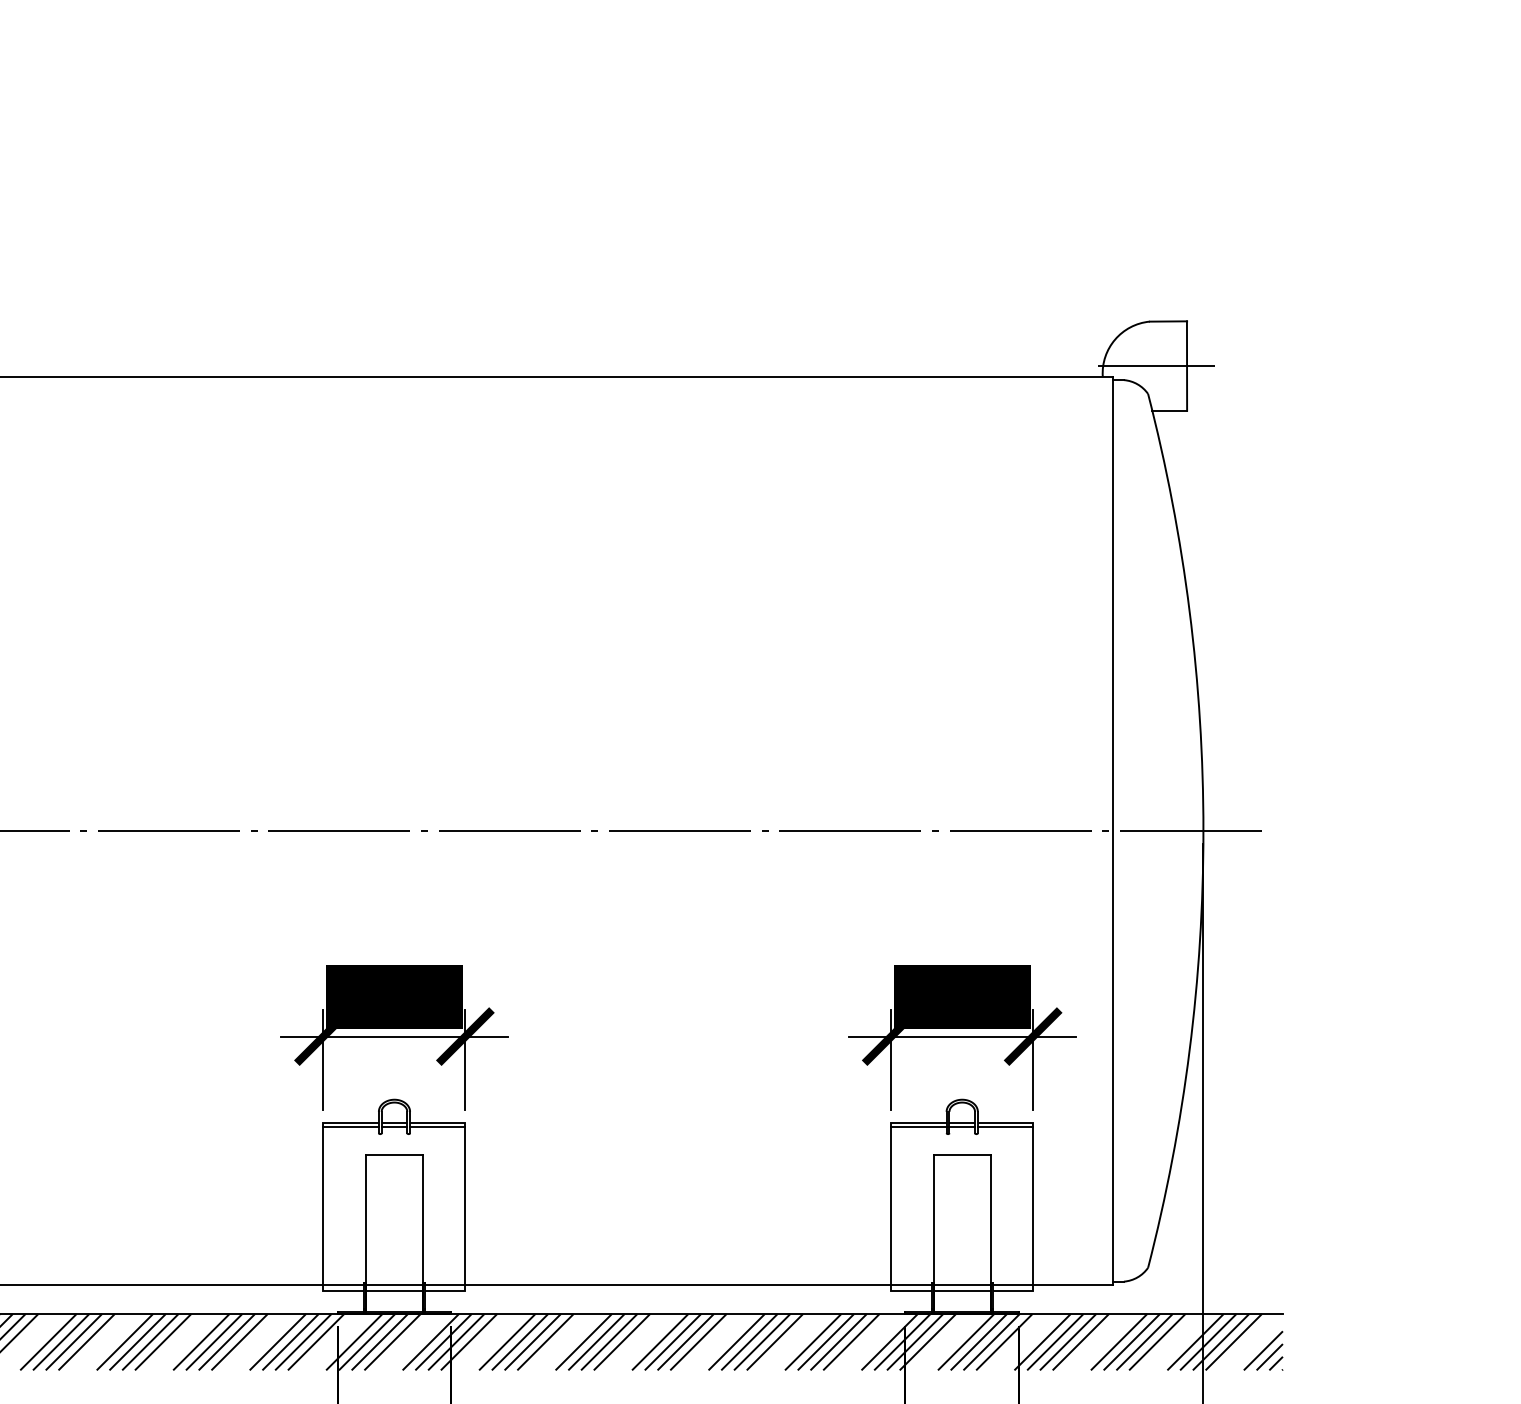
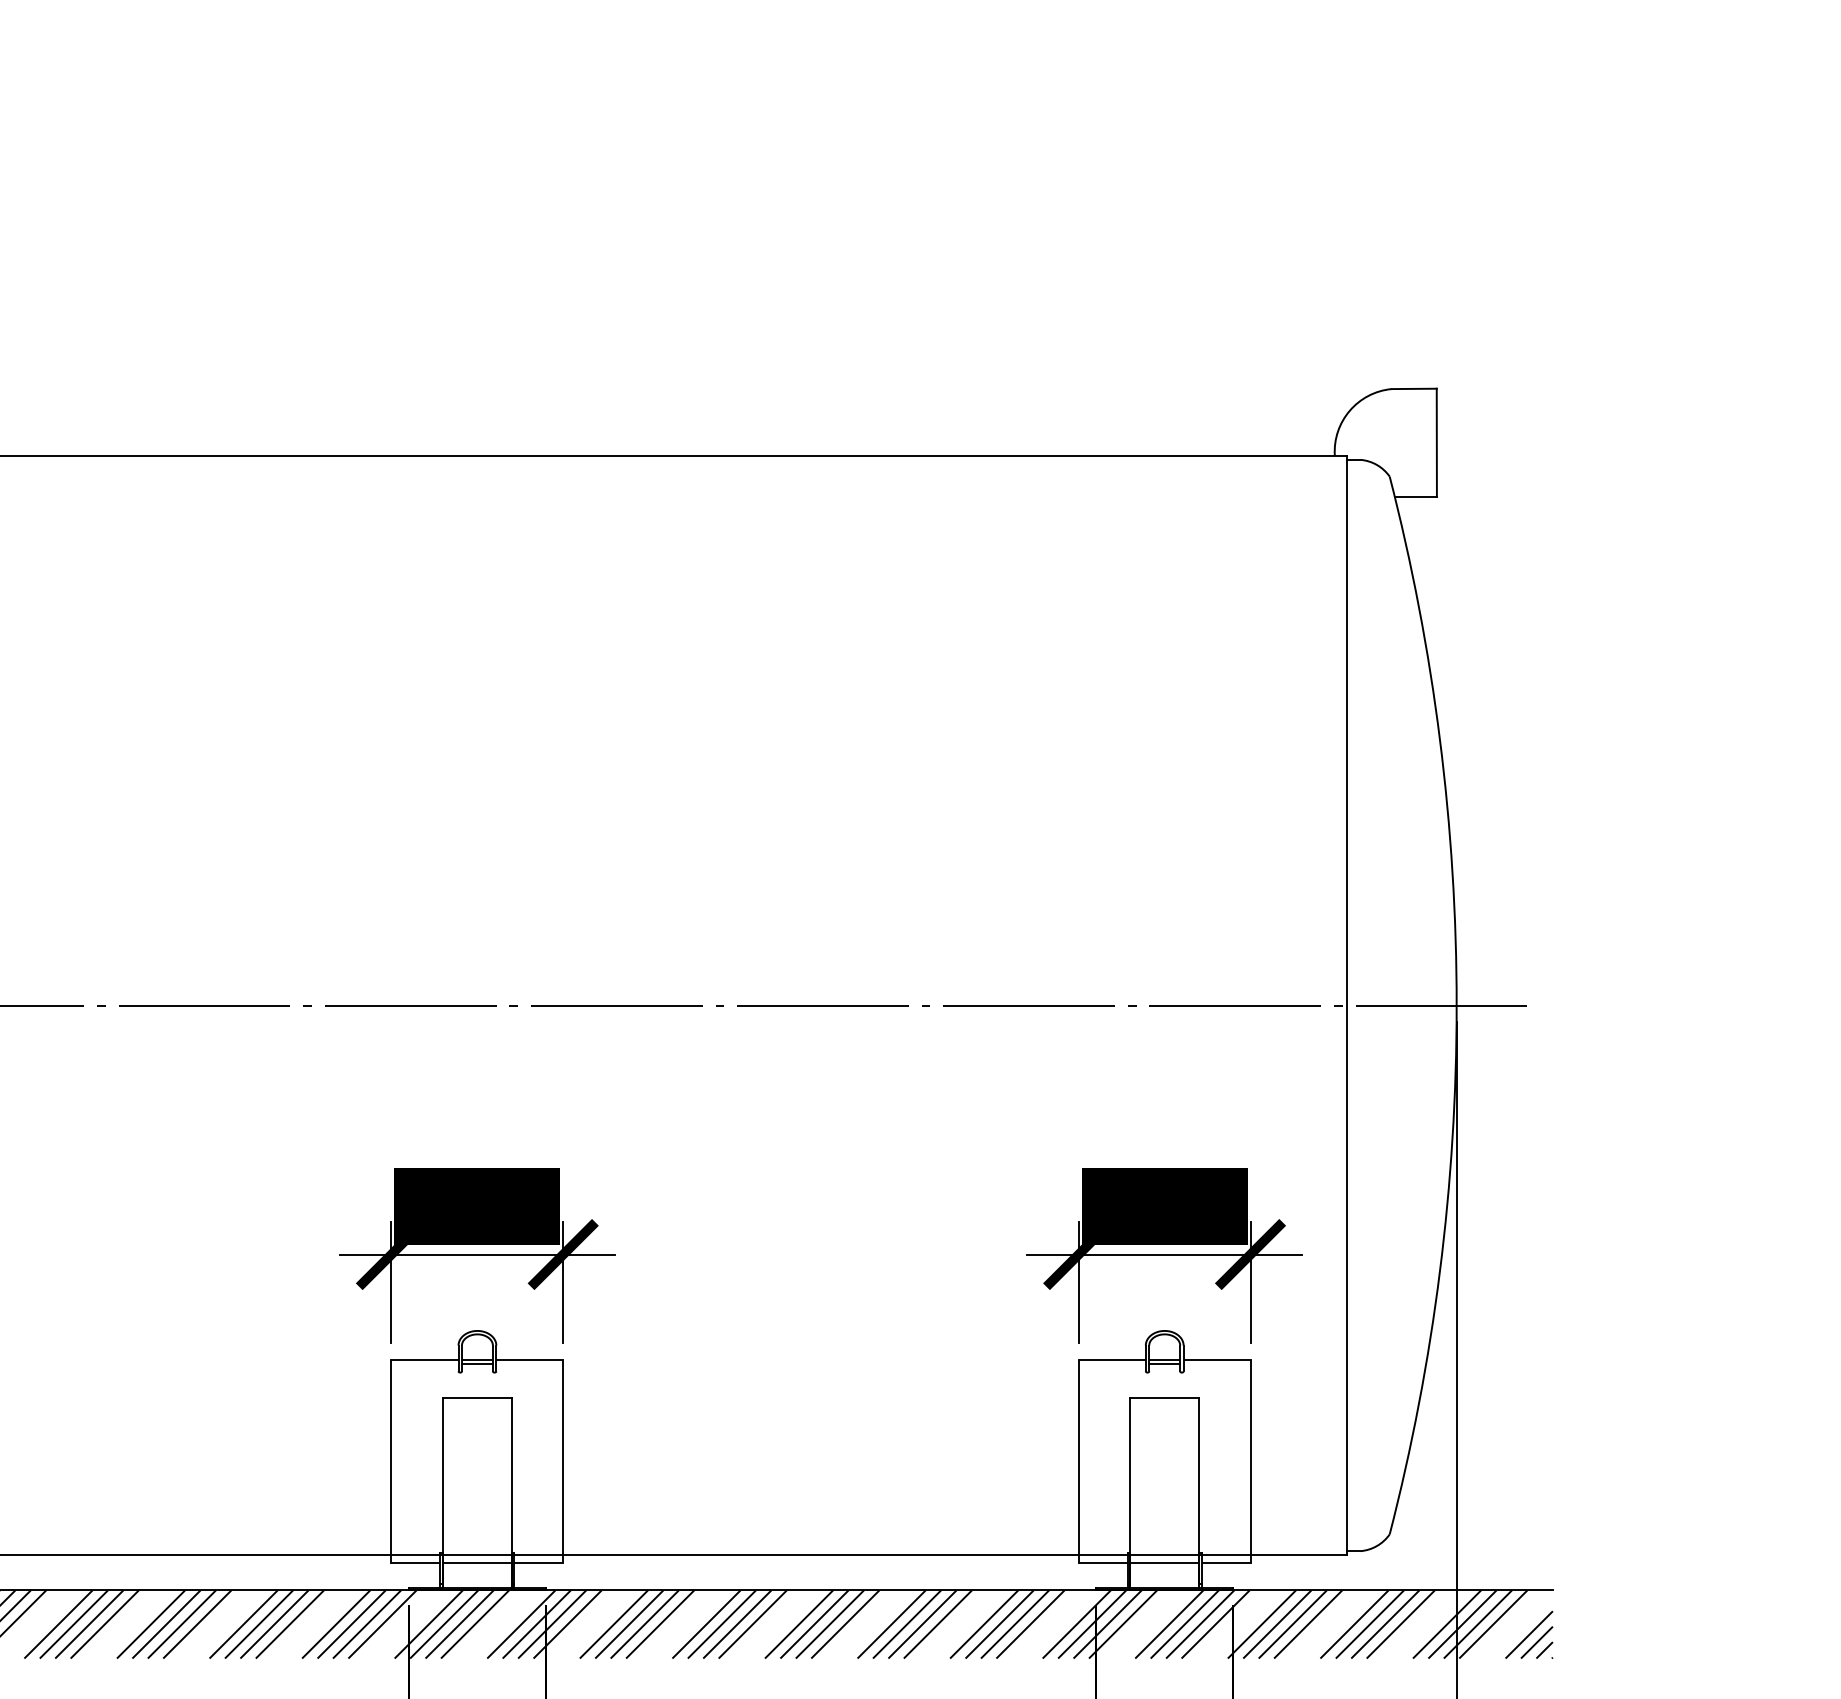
line: (1156, 366) -> (1399, 443), removed
line: (350, 1126) -> (424, 1363), removed
line: (437, 1126) -> (529, 1363), removed
line: (918, 1126) -> (1111, 1363), removed
line: (1005, 1126) -> (1217, 1363), removed

